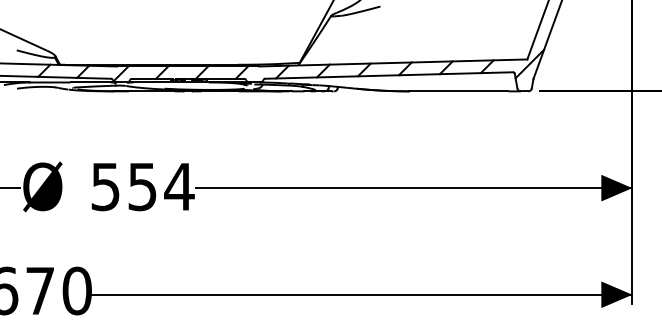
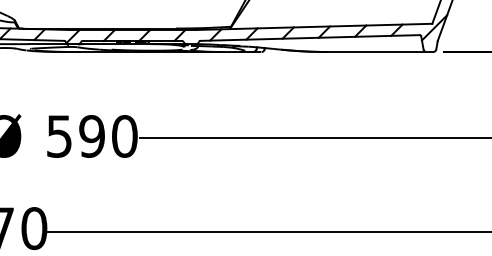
text: (161, 186) -> (108, 136), 554 -> 590

